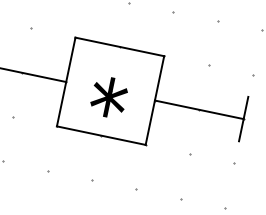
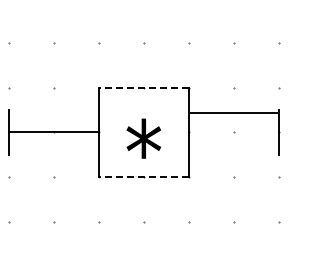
line: (120, 47) -> (144, 87), solid -> dashed
line: (198, 109) -> (233, 113), moved
line: (101, 135) -> (144, 177), solid -> dashed

